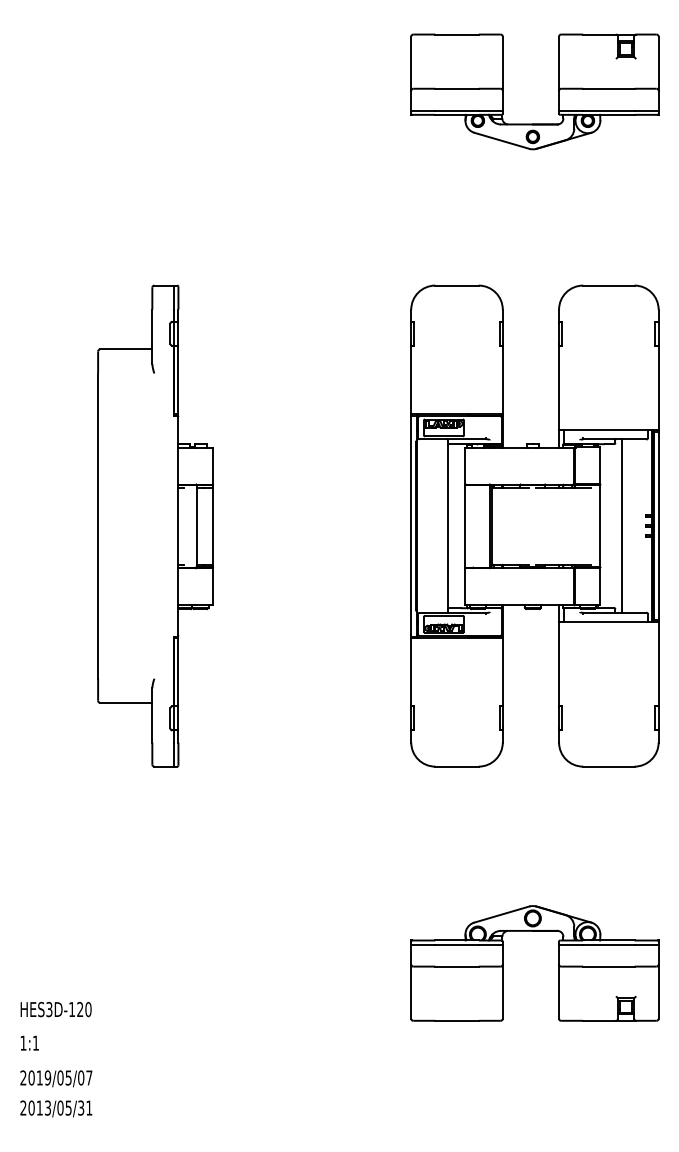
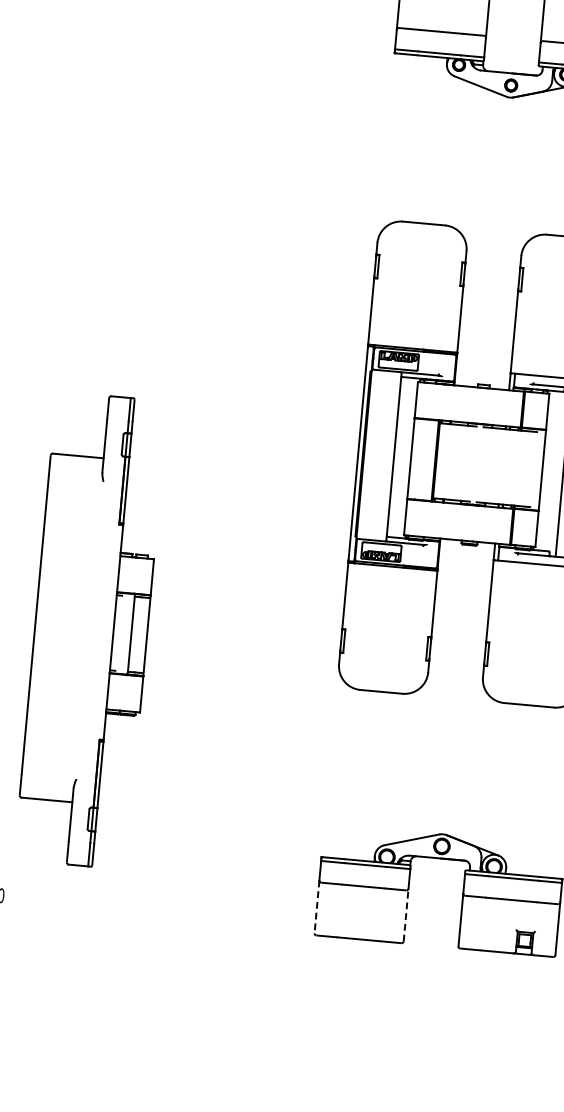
part: (155, 525) -> (91, 629), moved
line: (502, 991) -> (405, 914), solid -> dashed
line: (411, 992) -> (317, 907), solid -> dashed

